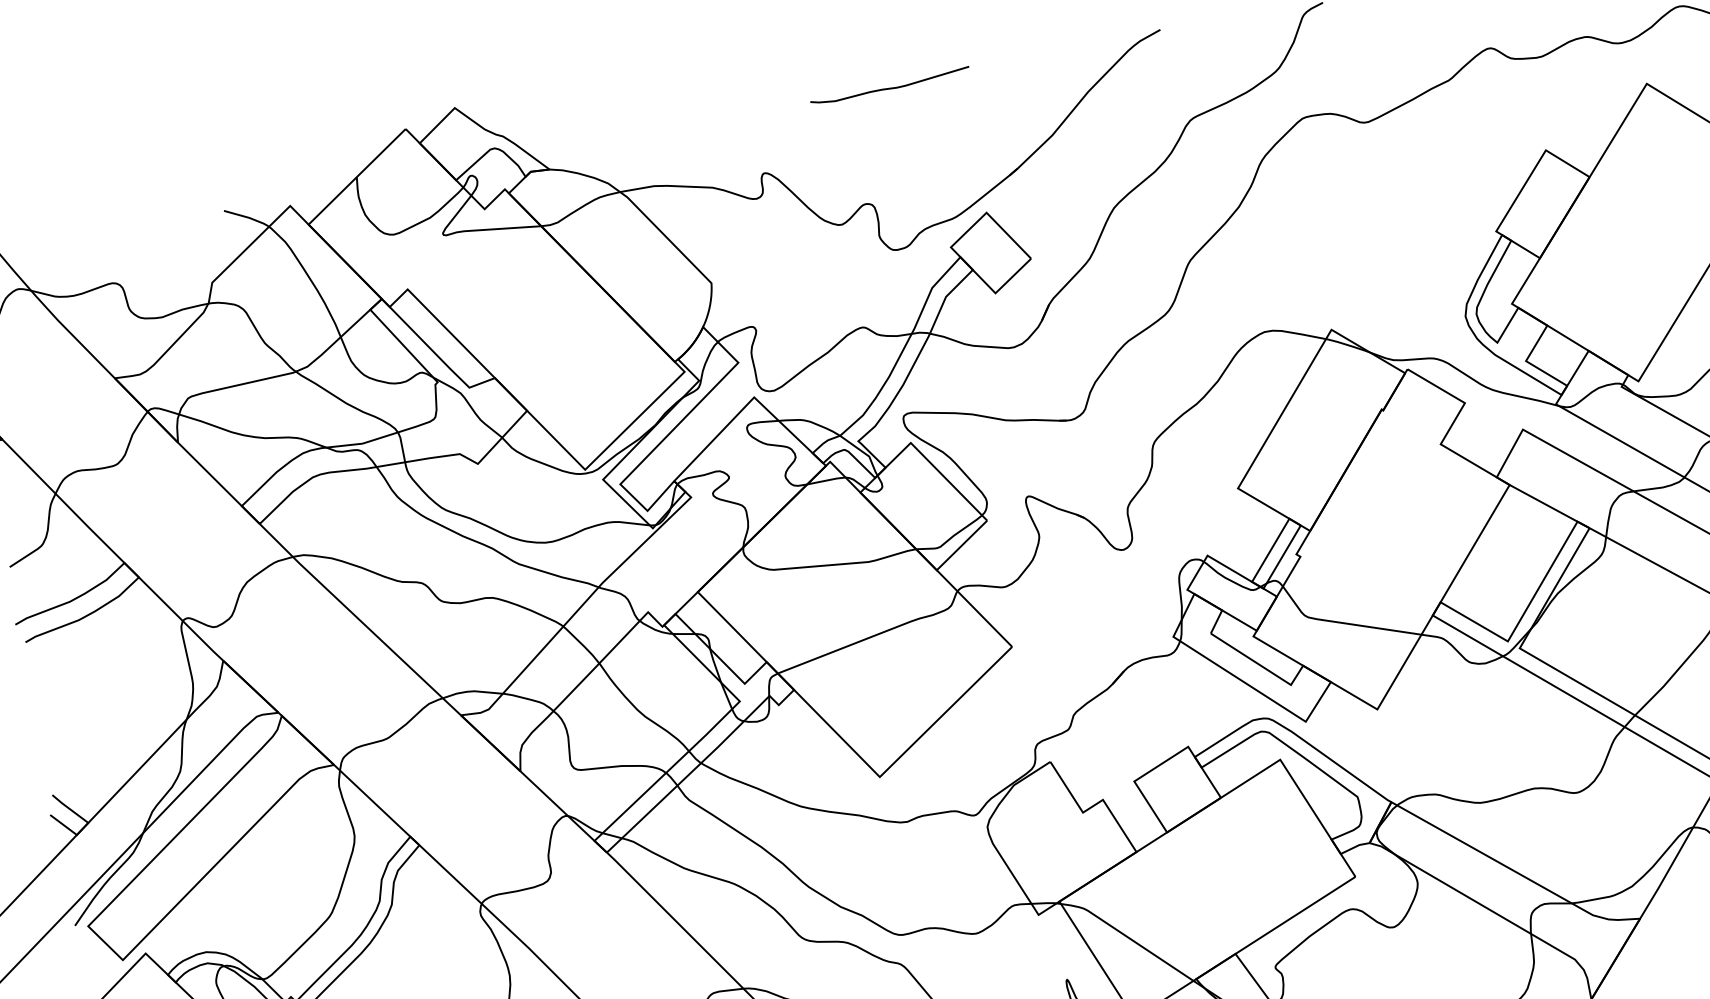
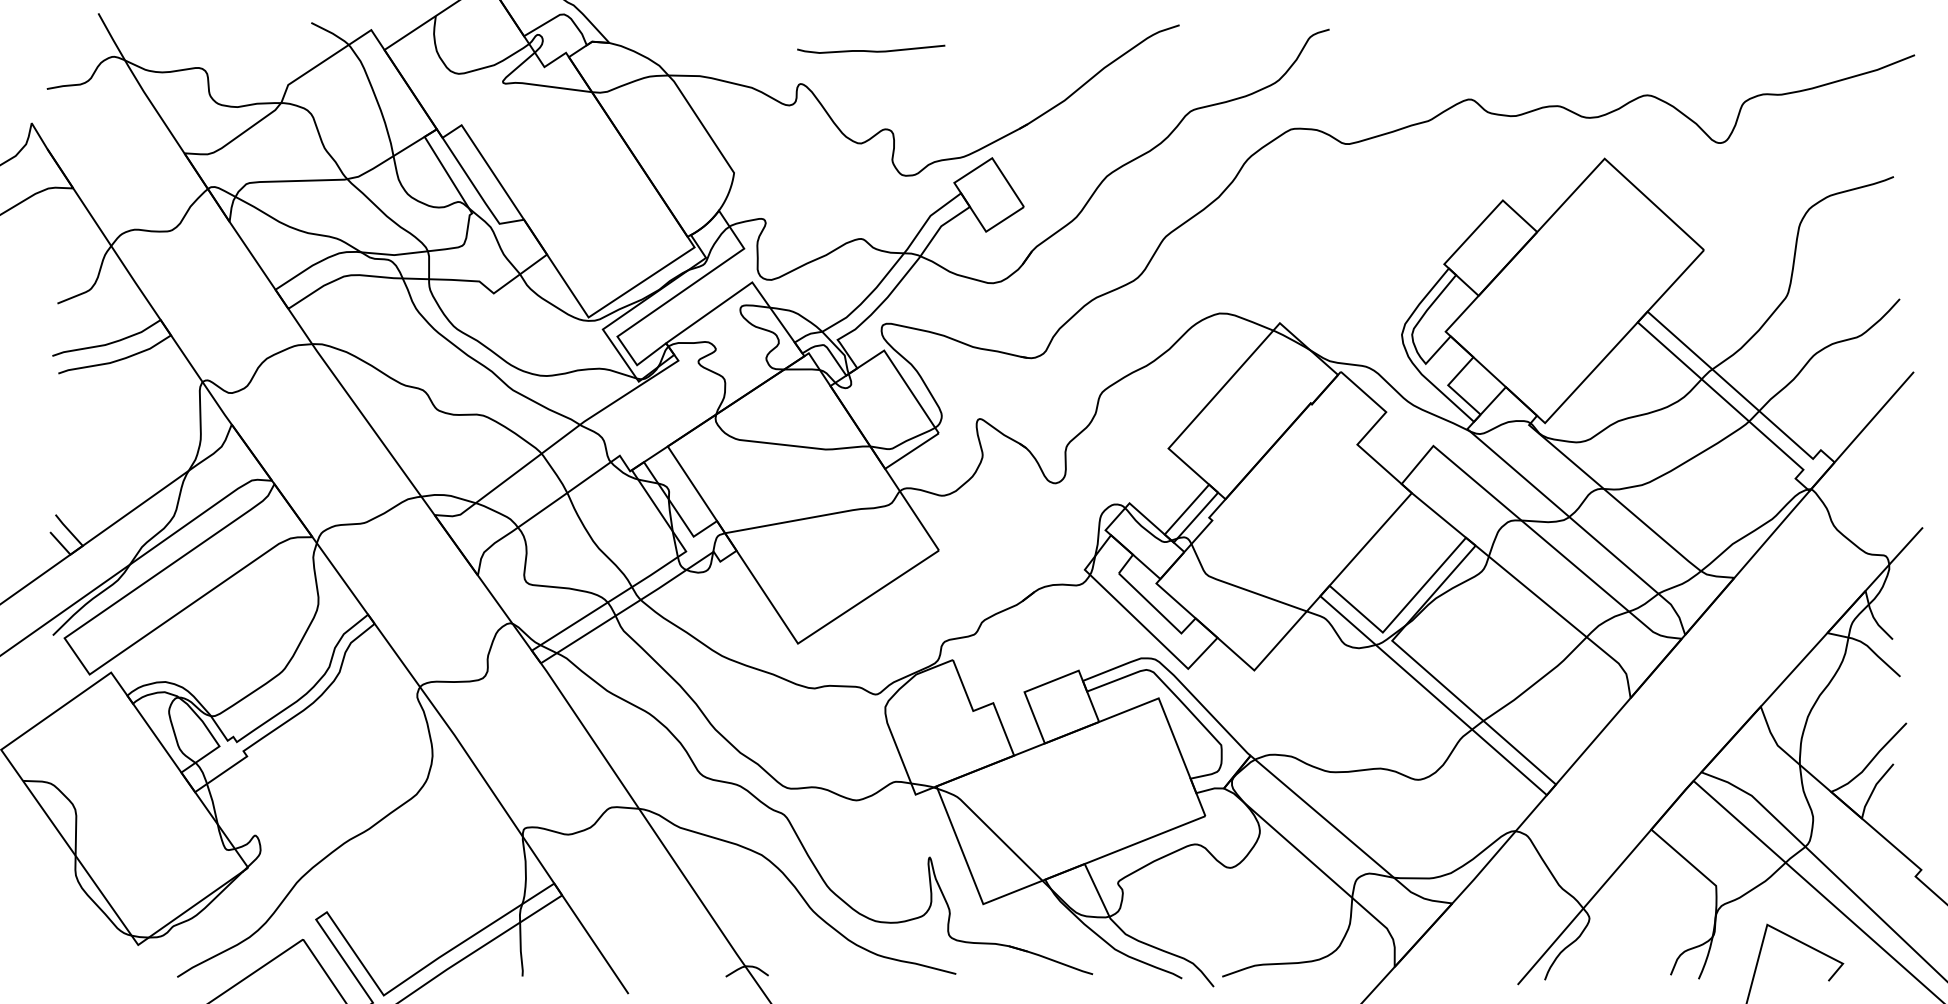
curve: (890, 87) -> (871, 50), moved

